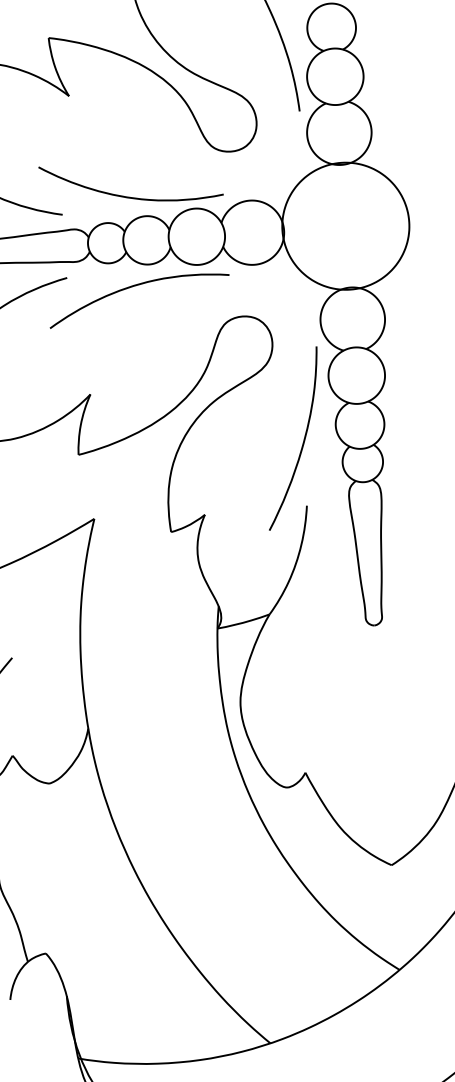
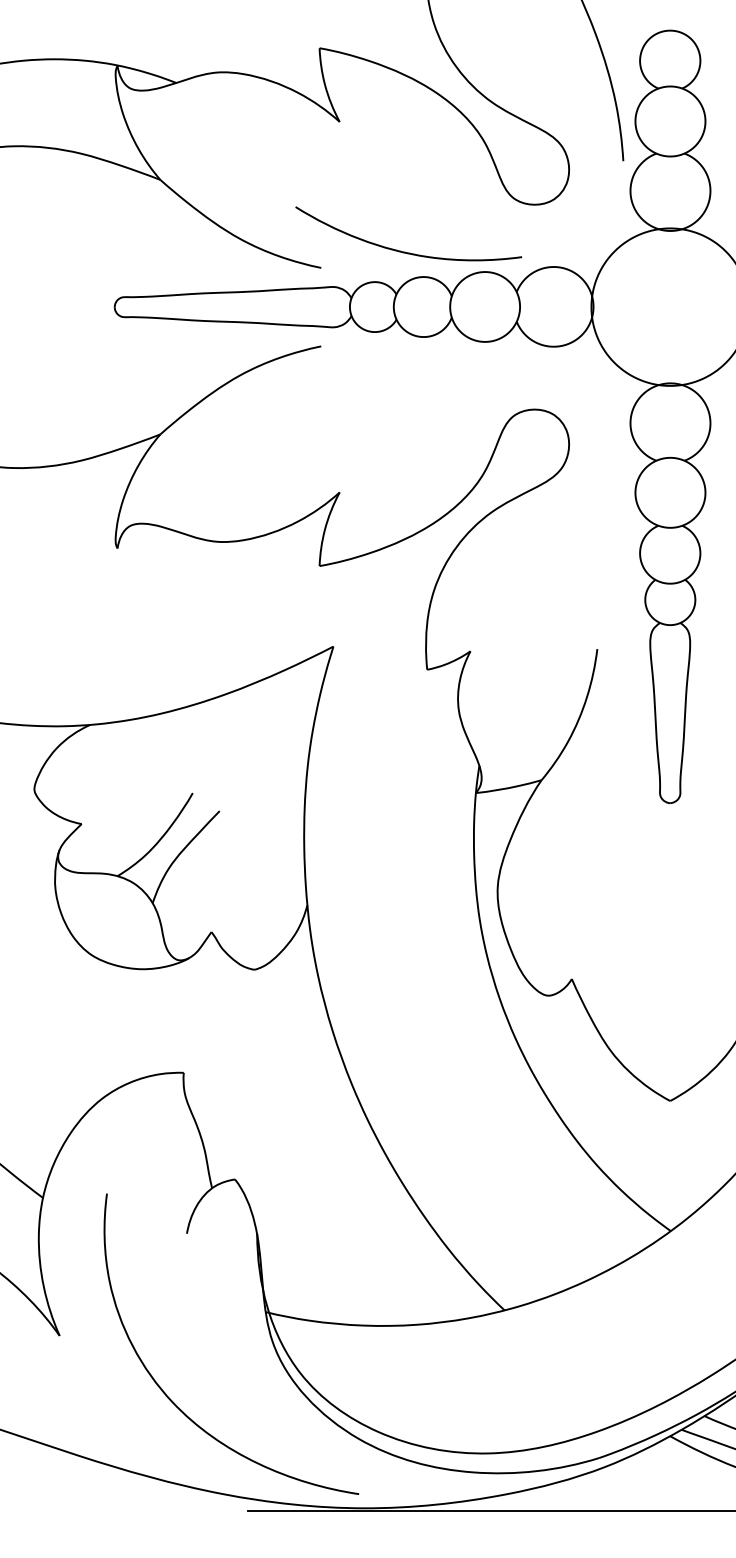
curve: (133, 287) -> (402, 363), removed
curve: (303, 441) -> (598, 569), removed

